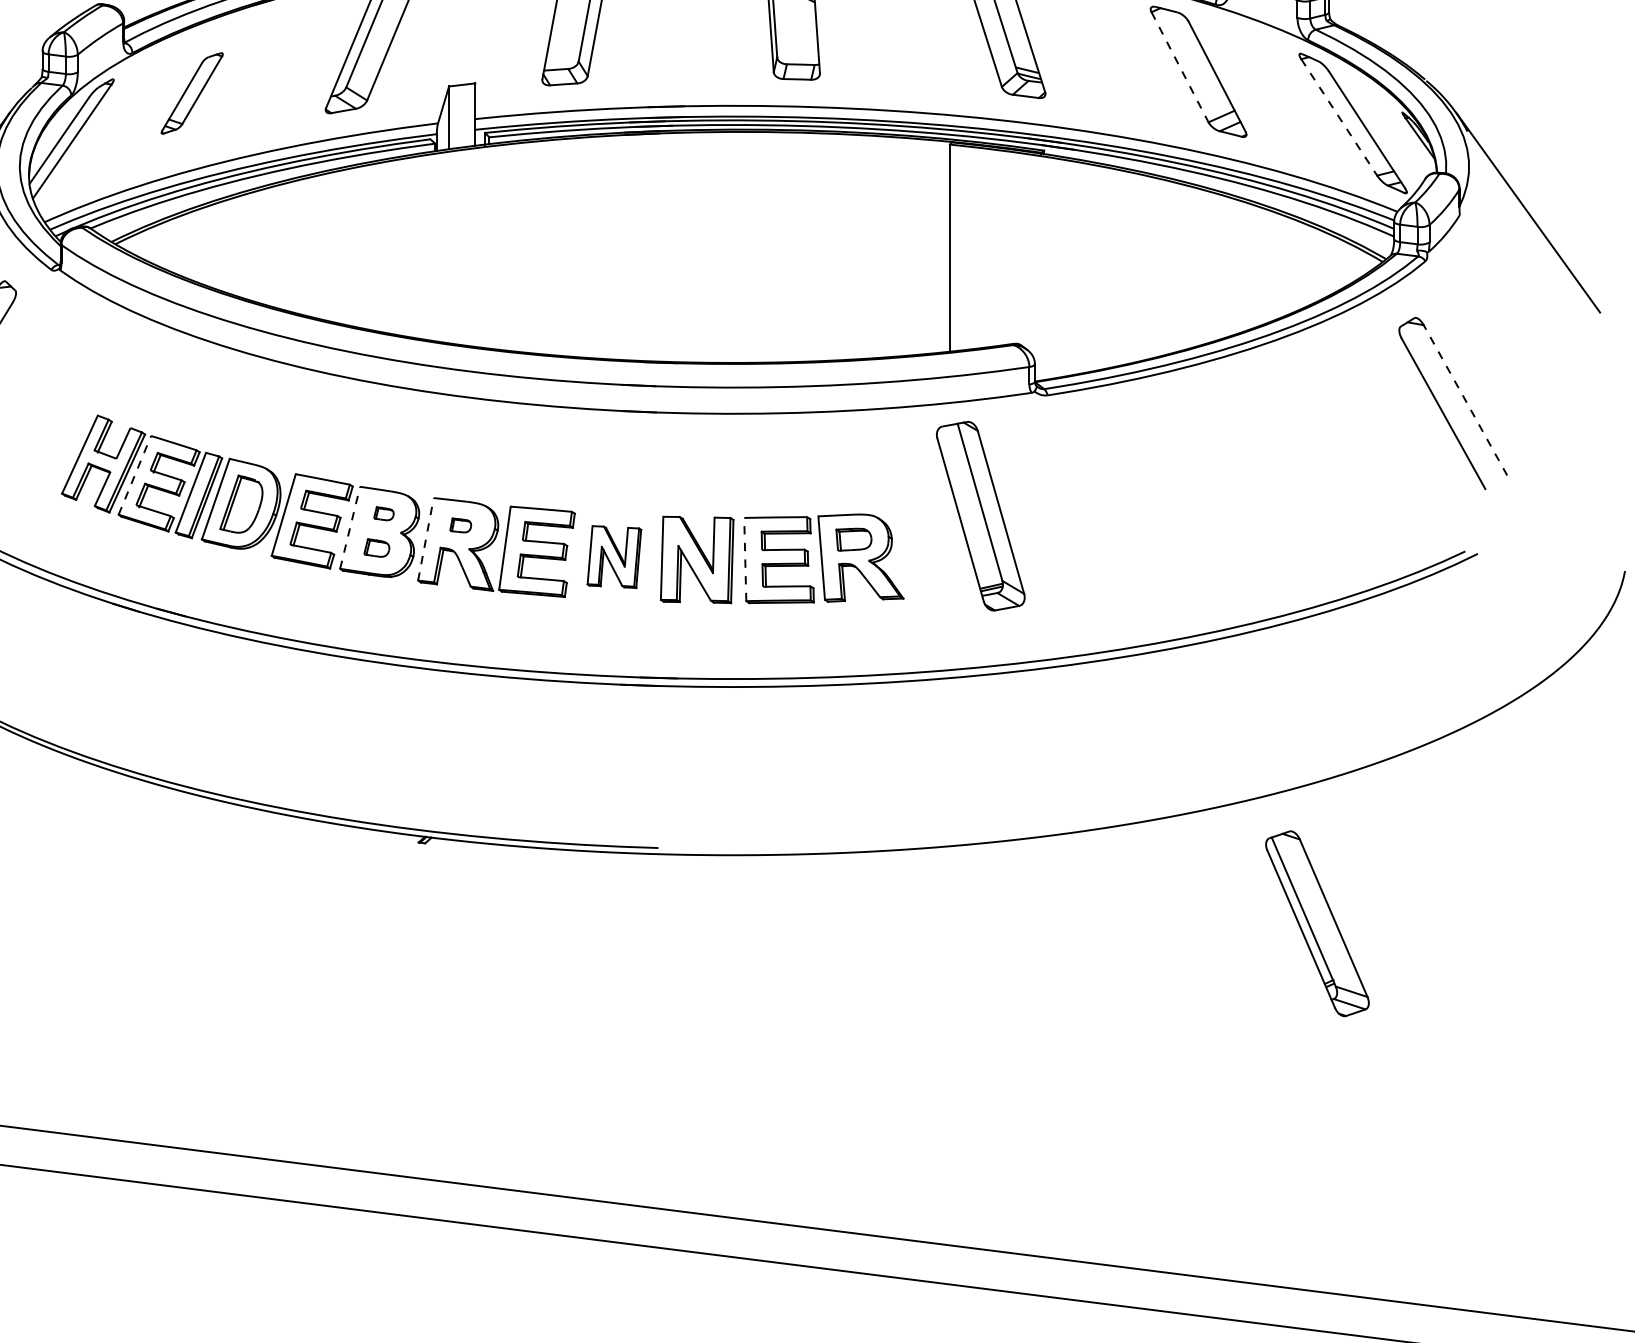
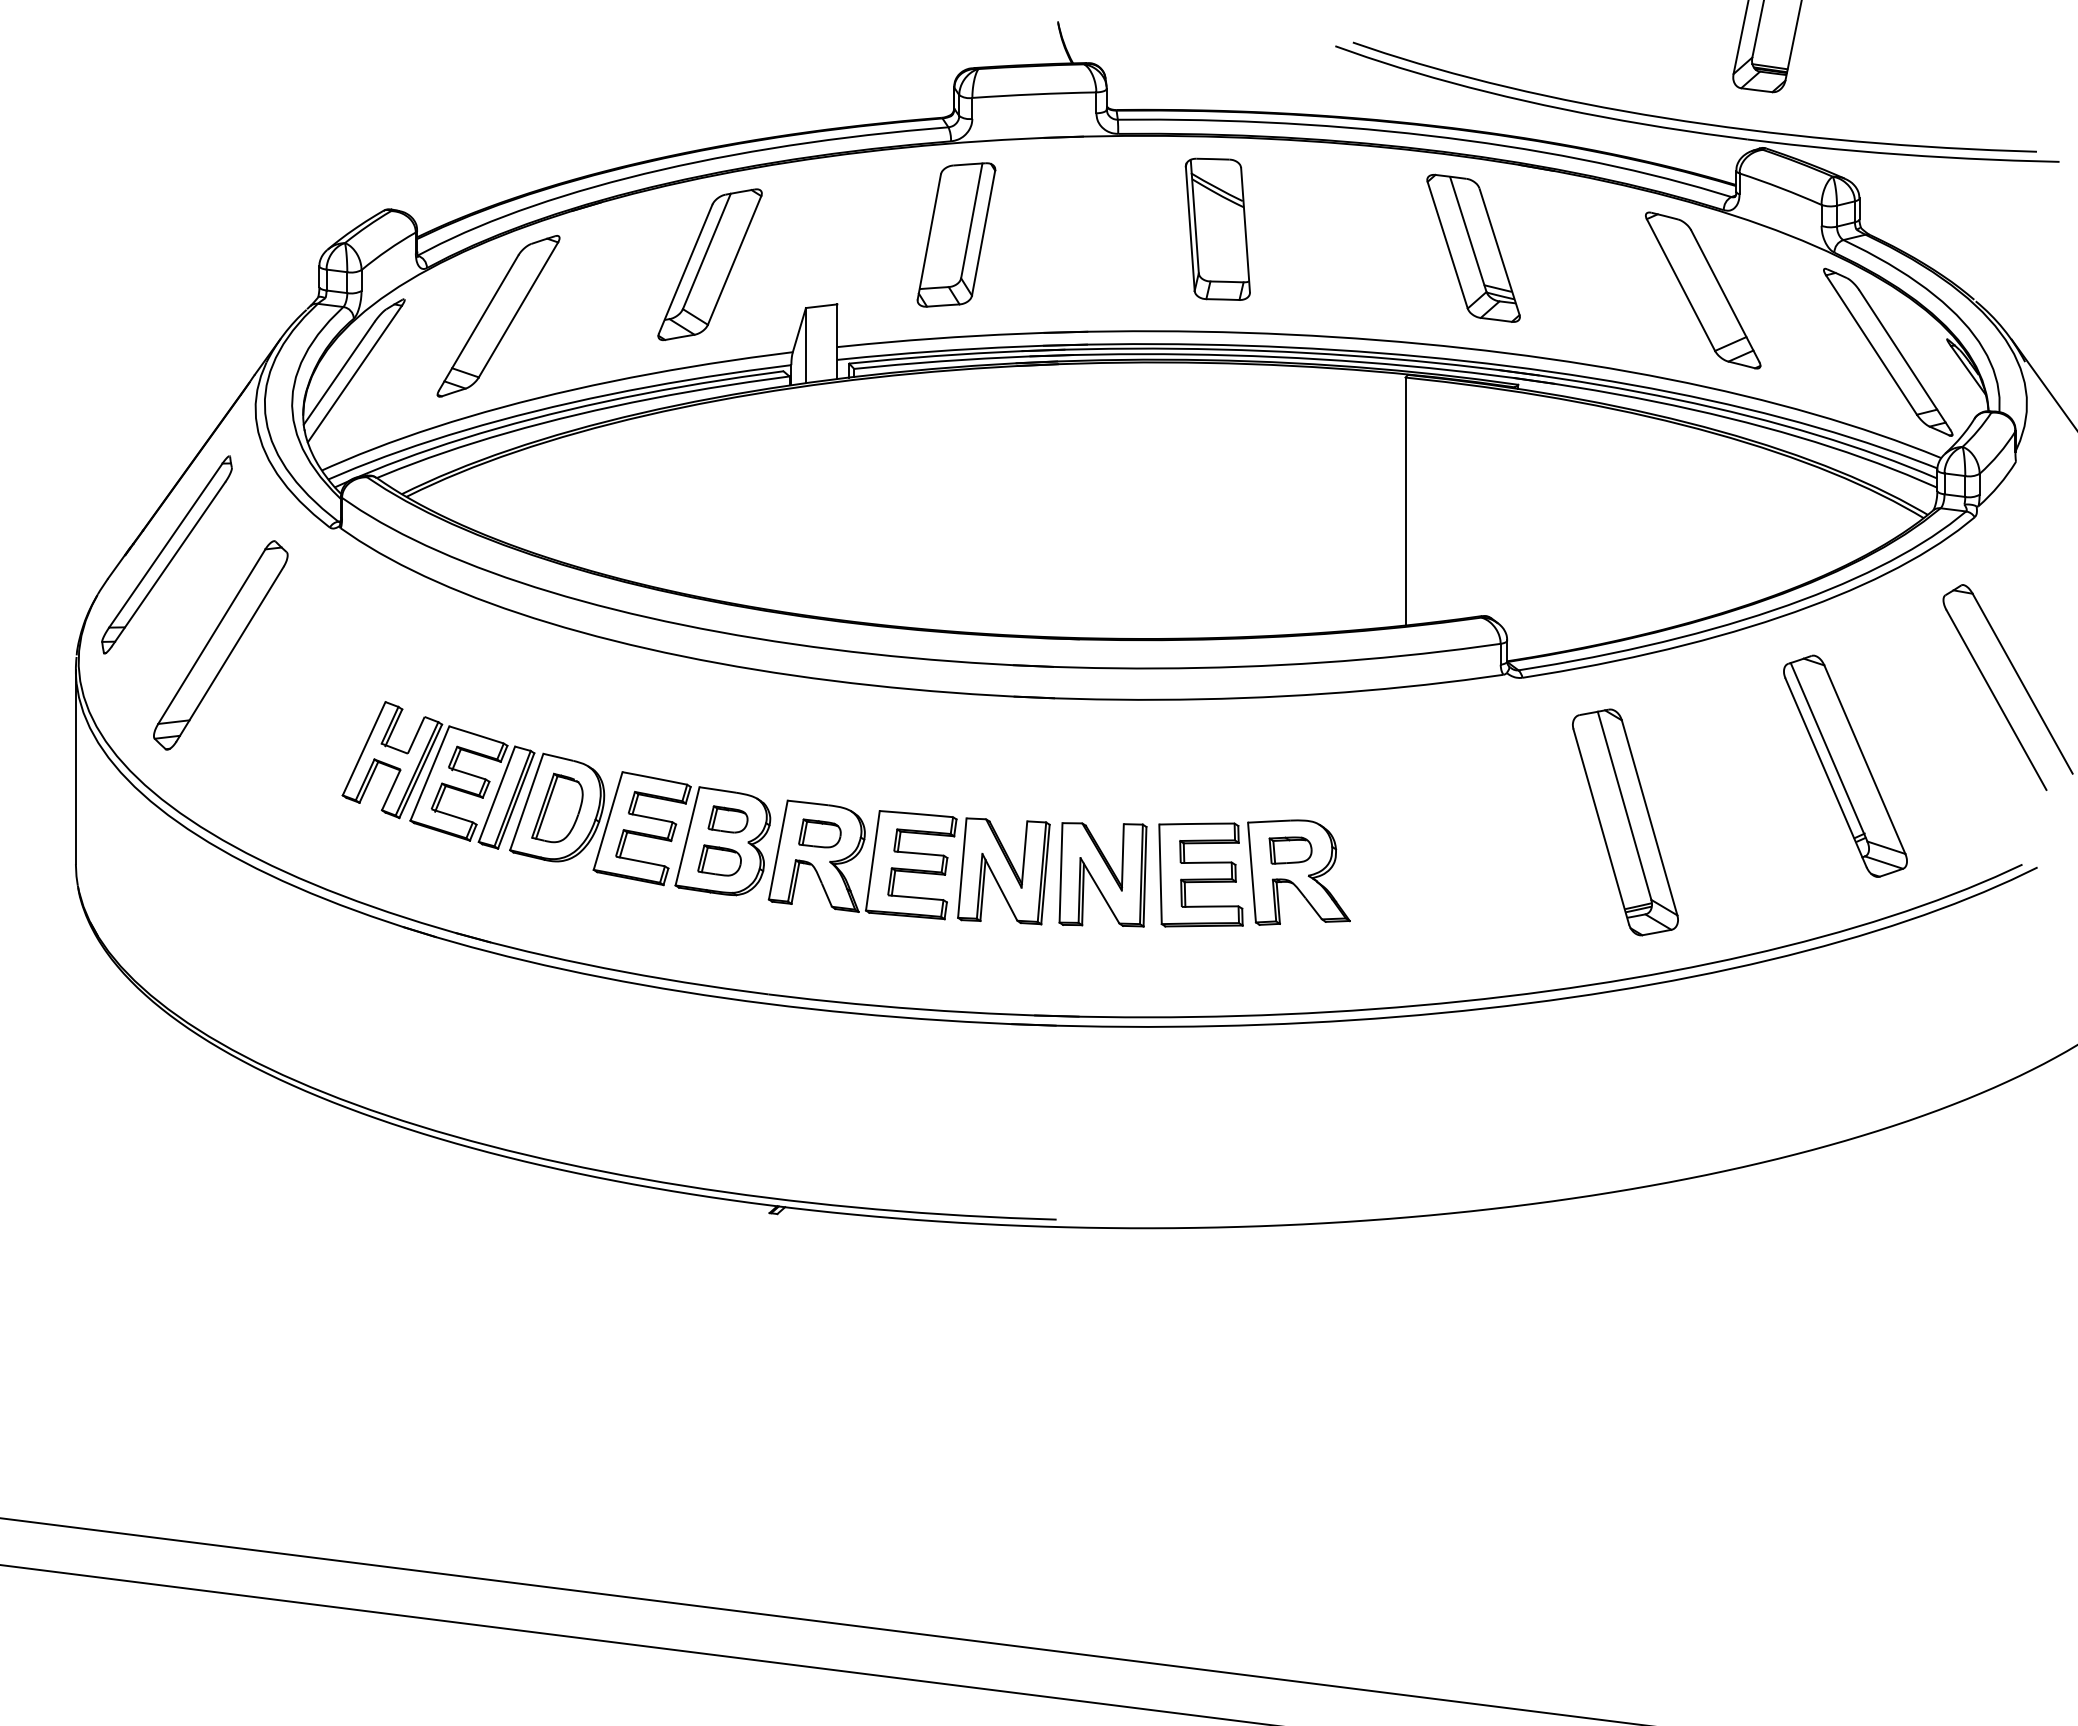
line: (1180, 67) -> (1681, 285), dashed -> solid
part: (192, 93) -> (498, 316), size x1.67
line: (1339, 117) -> (1871, 345), dashed -> solid
line: (1465, 400) -> (2022, 683), dashed -> solid
line: (134, 475) -> (429, 773), dashed -> solid
part: (383, 513) -> (727, 819), size x1.67
part: (980, 516) -> (1625, 822), moved
part: (460, 525) -> (819, 833), size x1.67
line: (350, 527) -> (687, 836), dashed -> solid
line: (426, 538) -> (778, 849), dashed -> solid
part: (376, 548) -> (719, 860), size x1.43
part: (614, 557) -> (1003, 871), size x1.43
line: (745, 559) -> (1160, 874), dashed -> solid
part: (1317, 923) -> (1845, 765), moved

